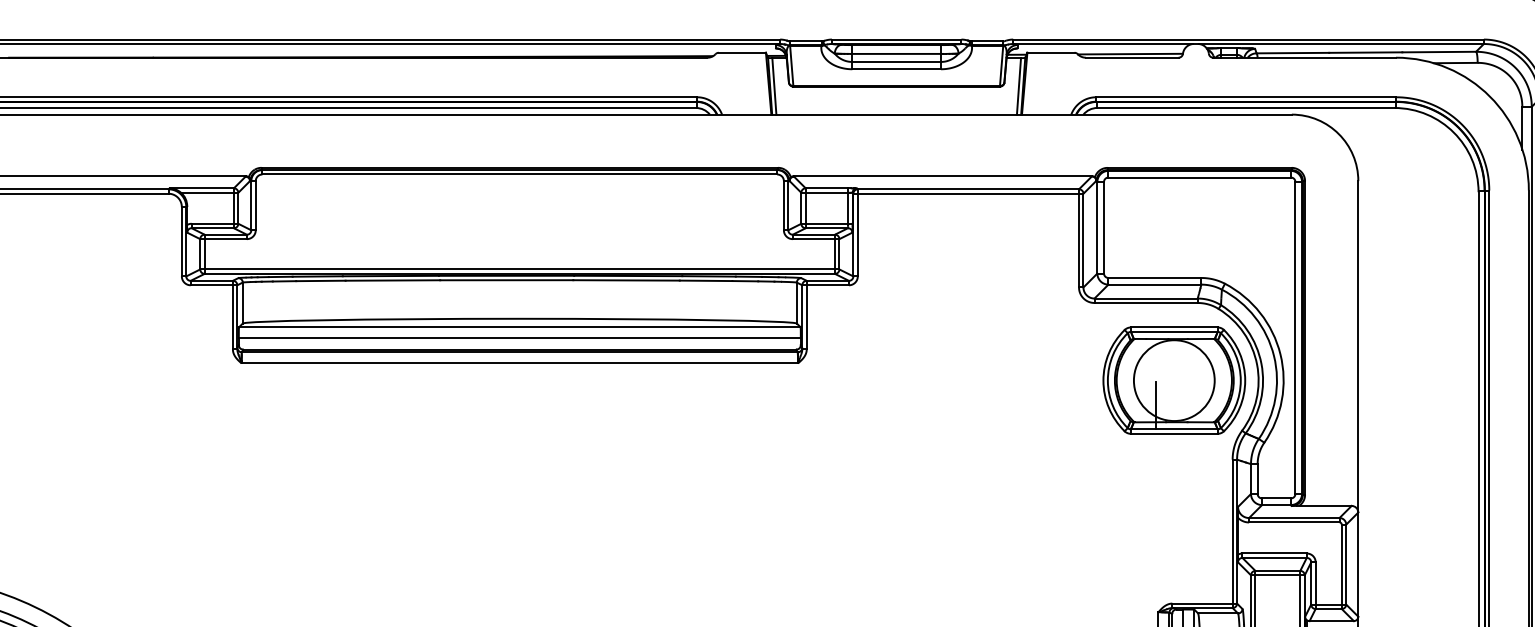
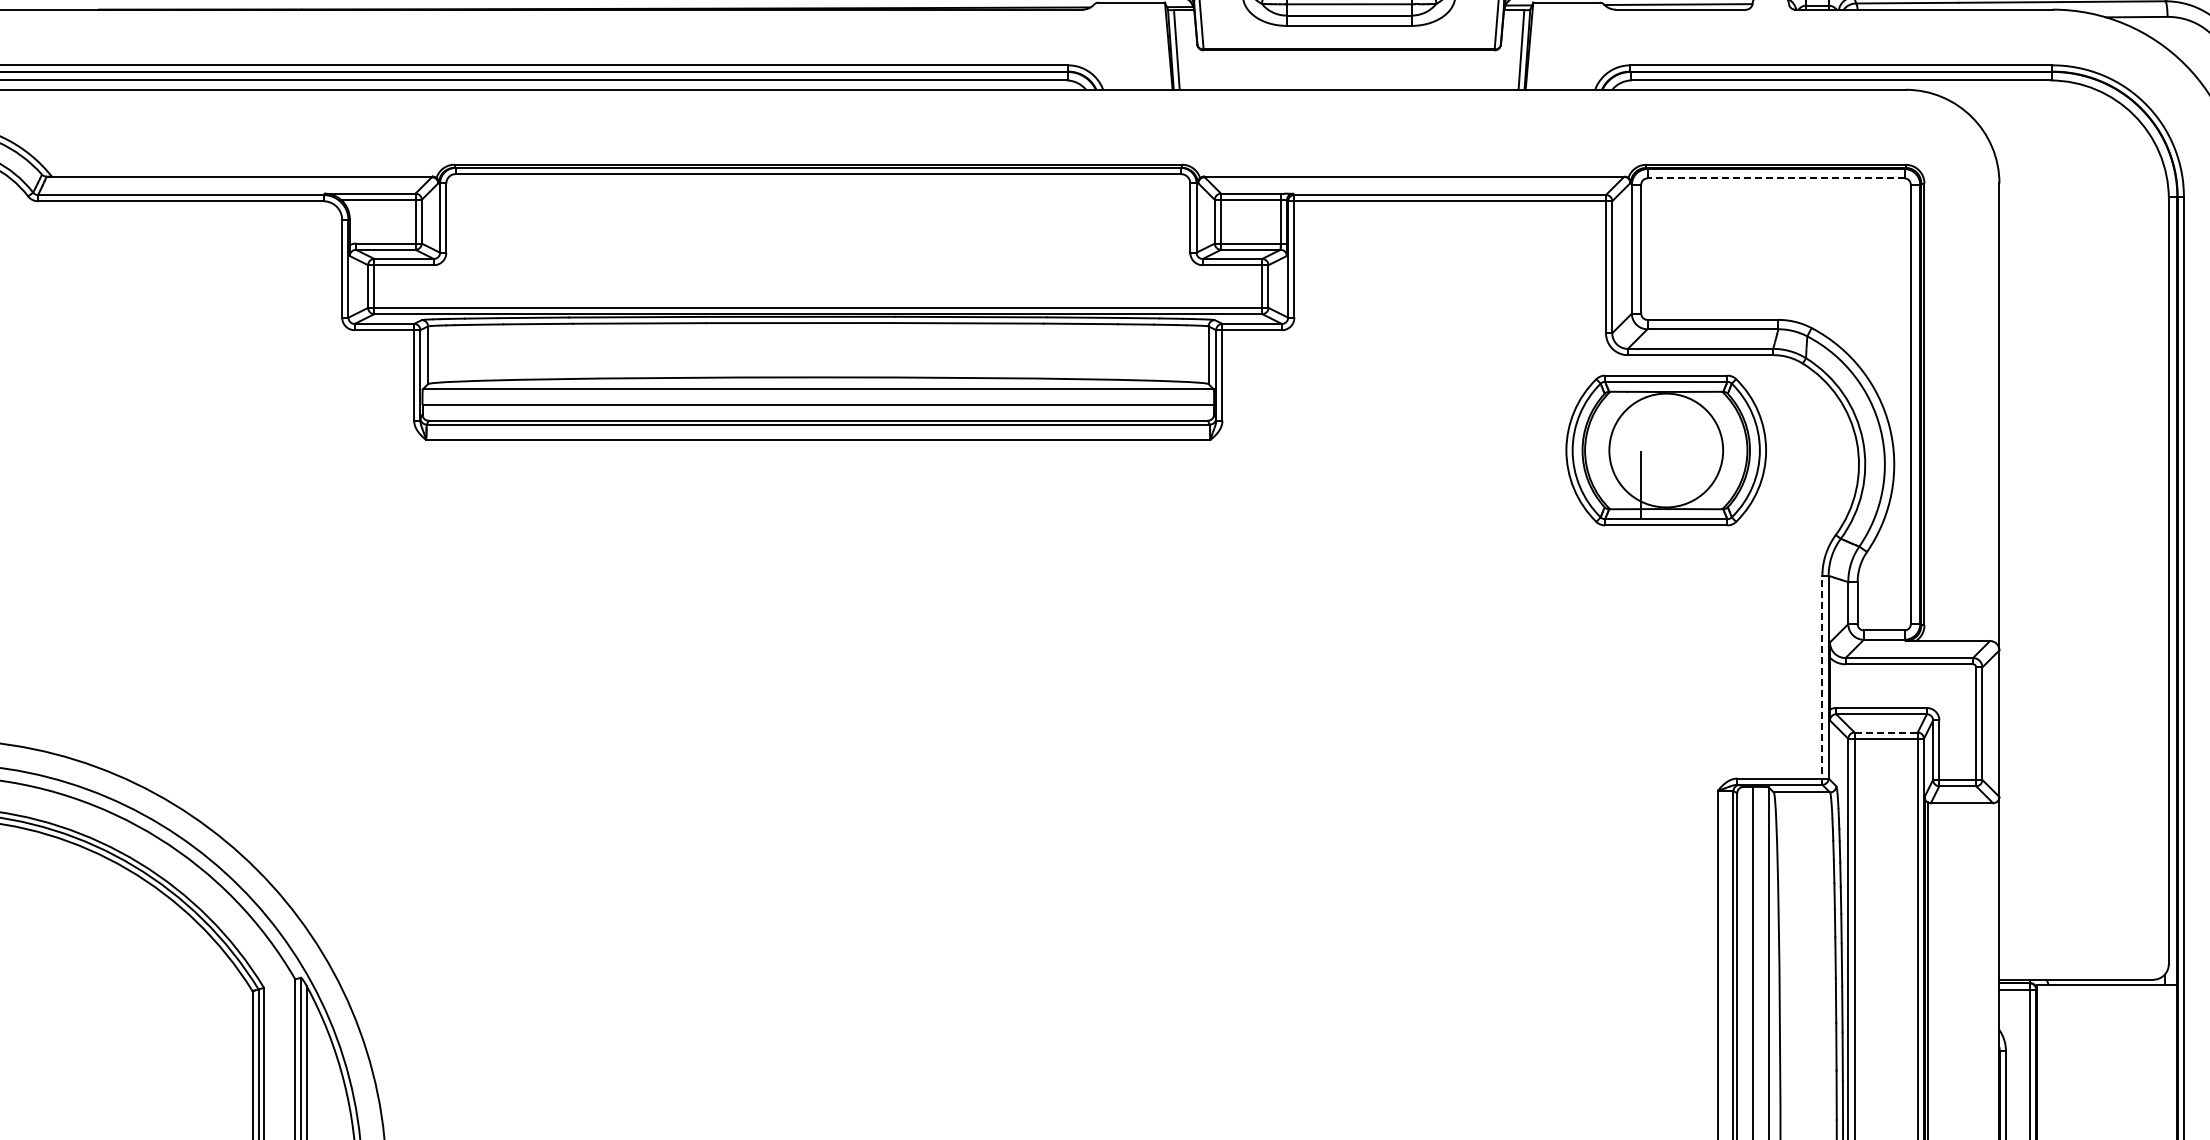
line: (1200, 177) -> (1776, 178), solid -> dashed
part: (1173, 380) -> (1665, 450), moved
line: (1232, 533) -> (1822, 679), solid -> dashed
line: (1278, 570) -> (1886, 732), solid -> dashed

